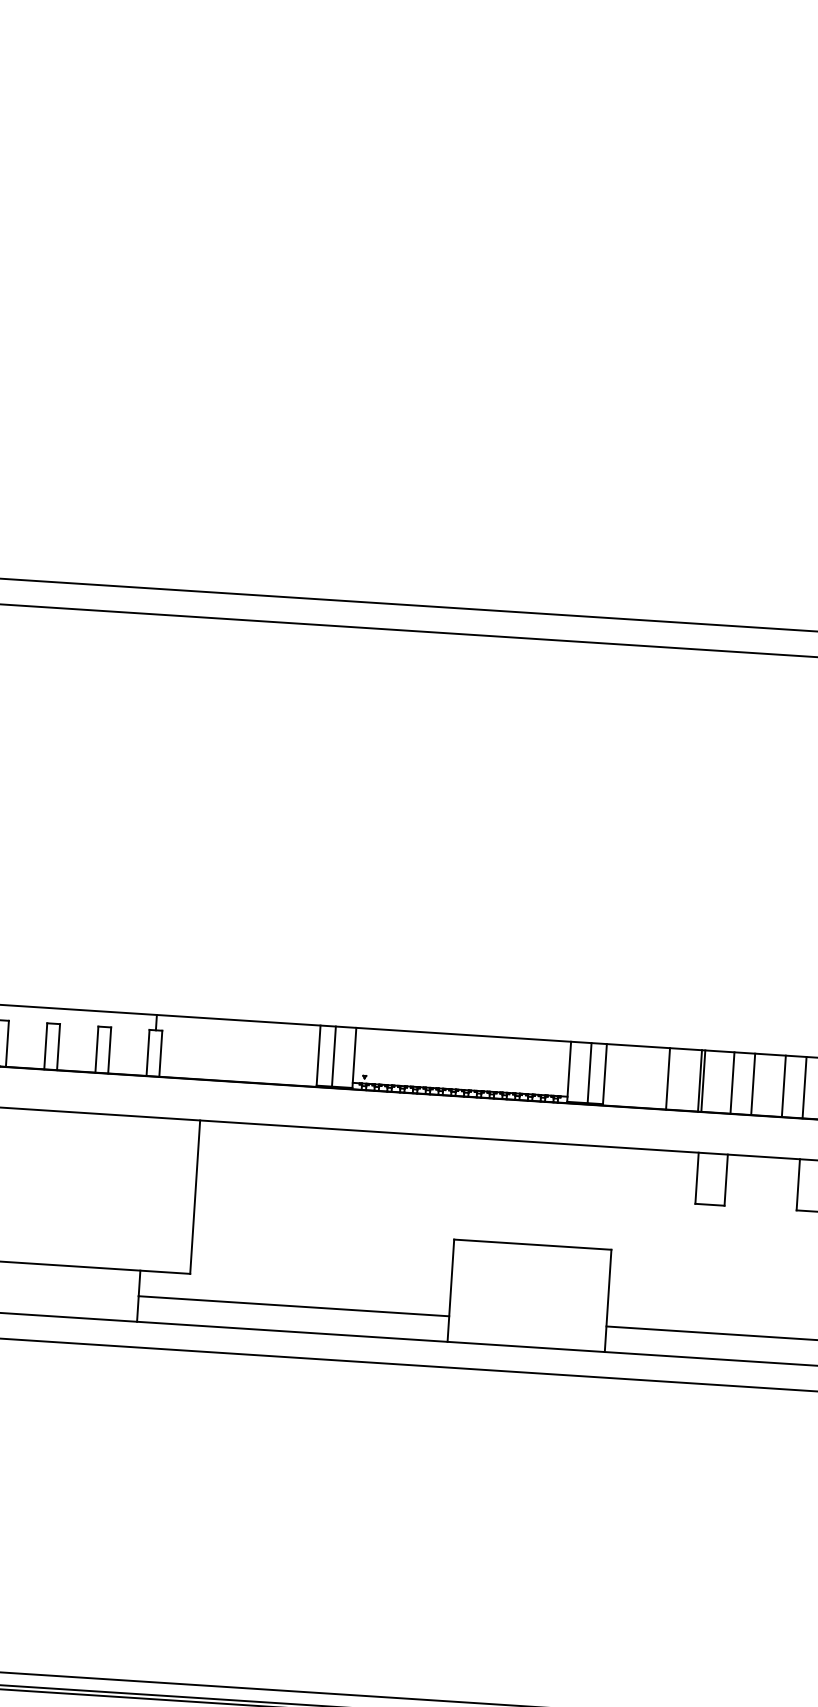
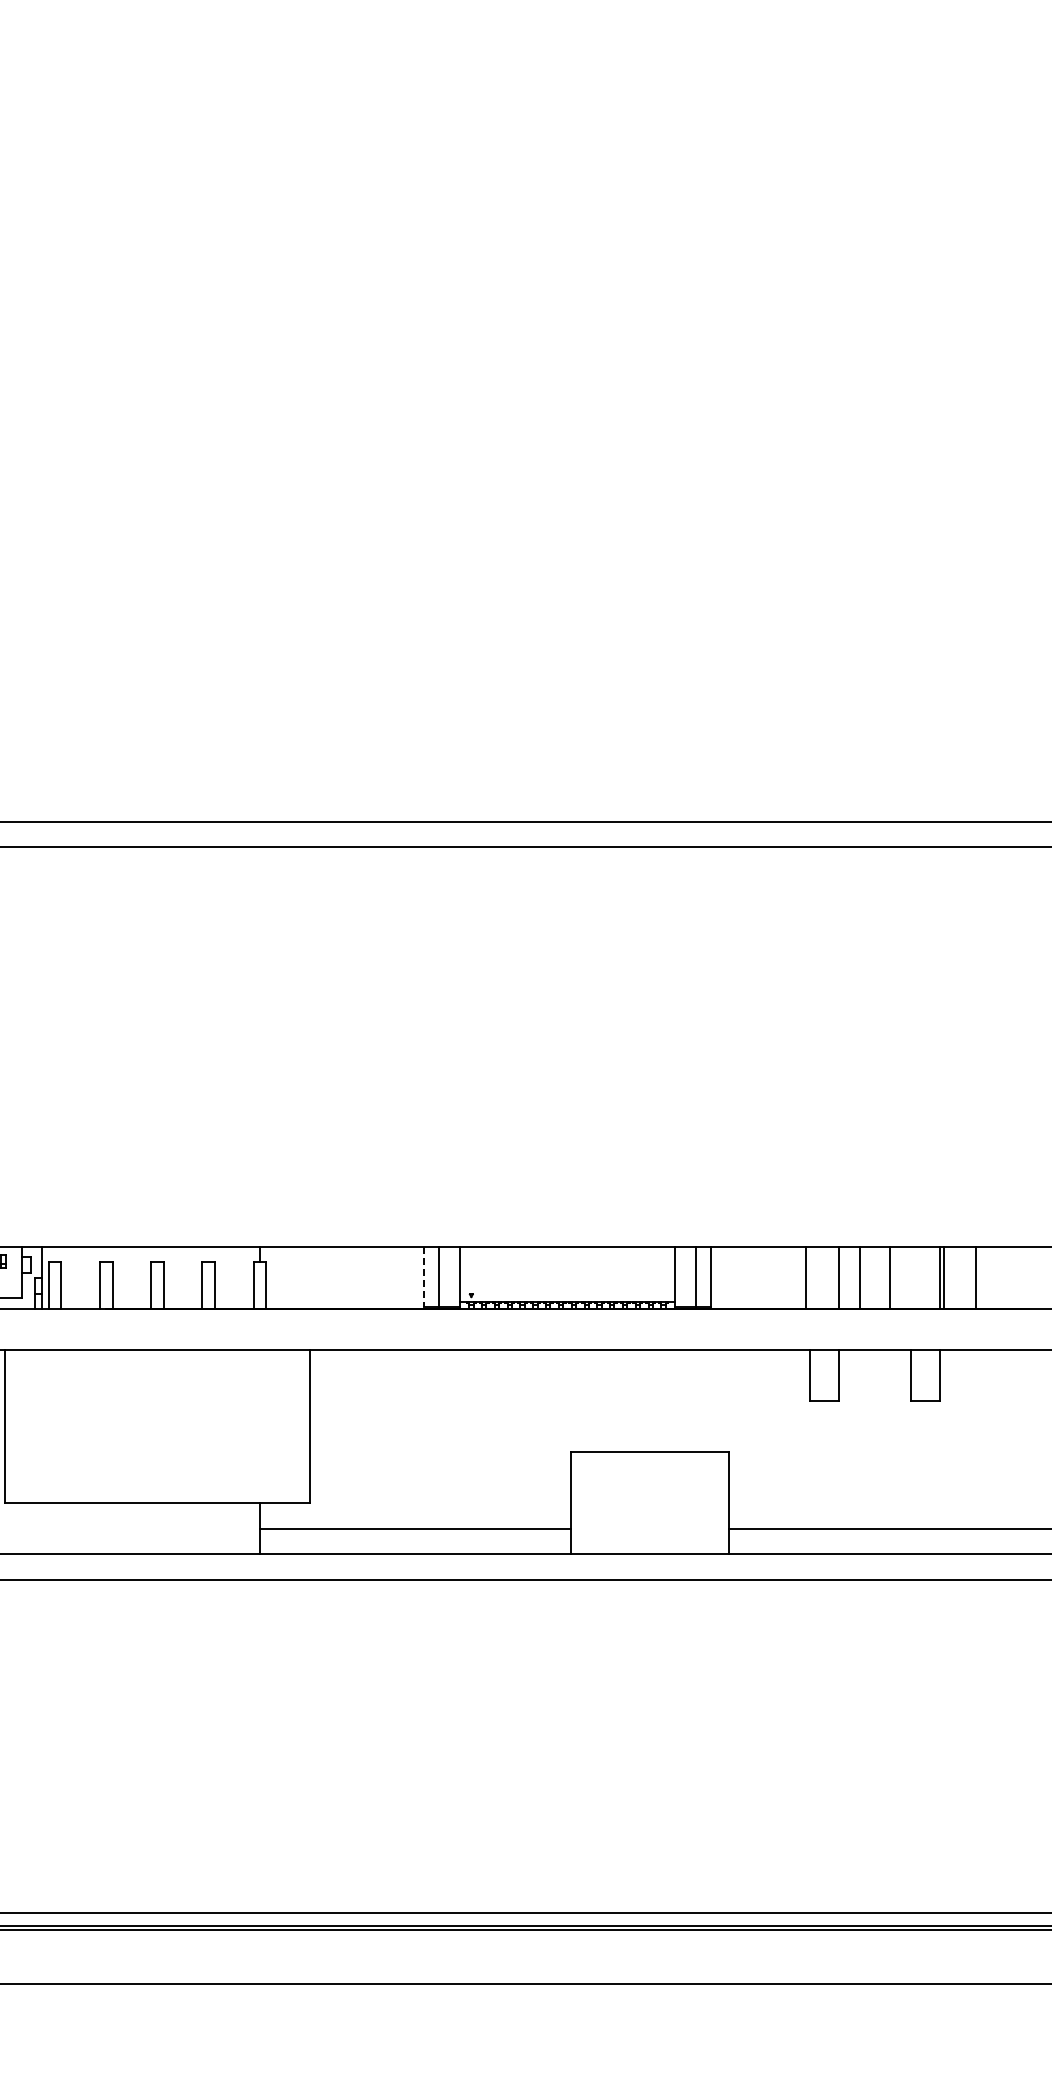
line: (318, 1055) -> (423, 1277), solid -> dashed
line: (668, 1078) -> (774, 1277), removed
line: (703, 1080) -> (809, 1277), removed
line: (805, 1087) -> (911, 1277), removed

